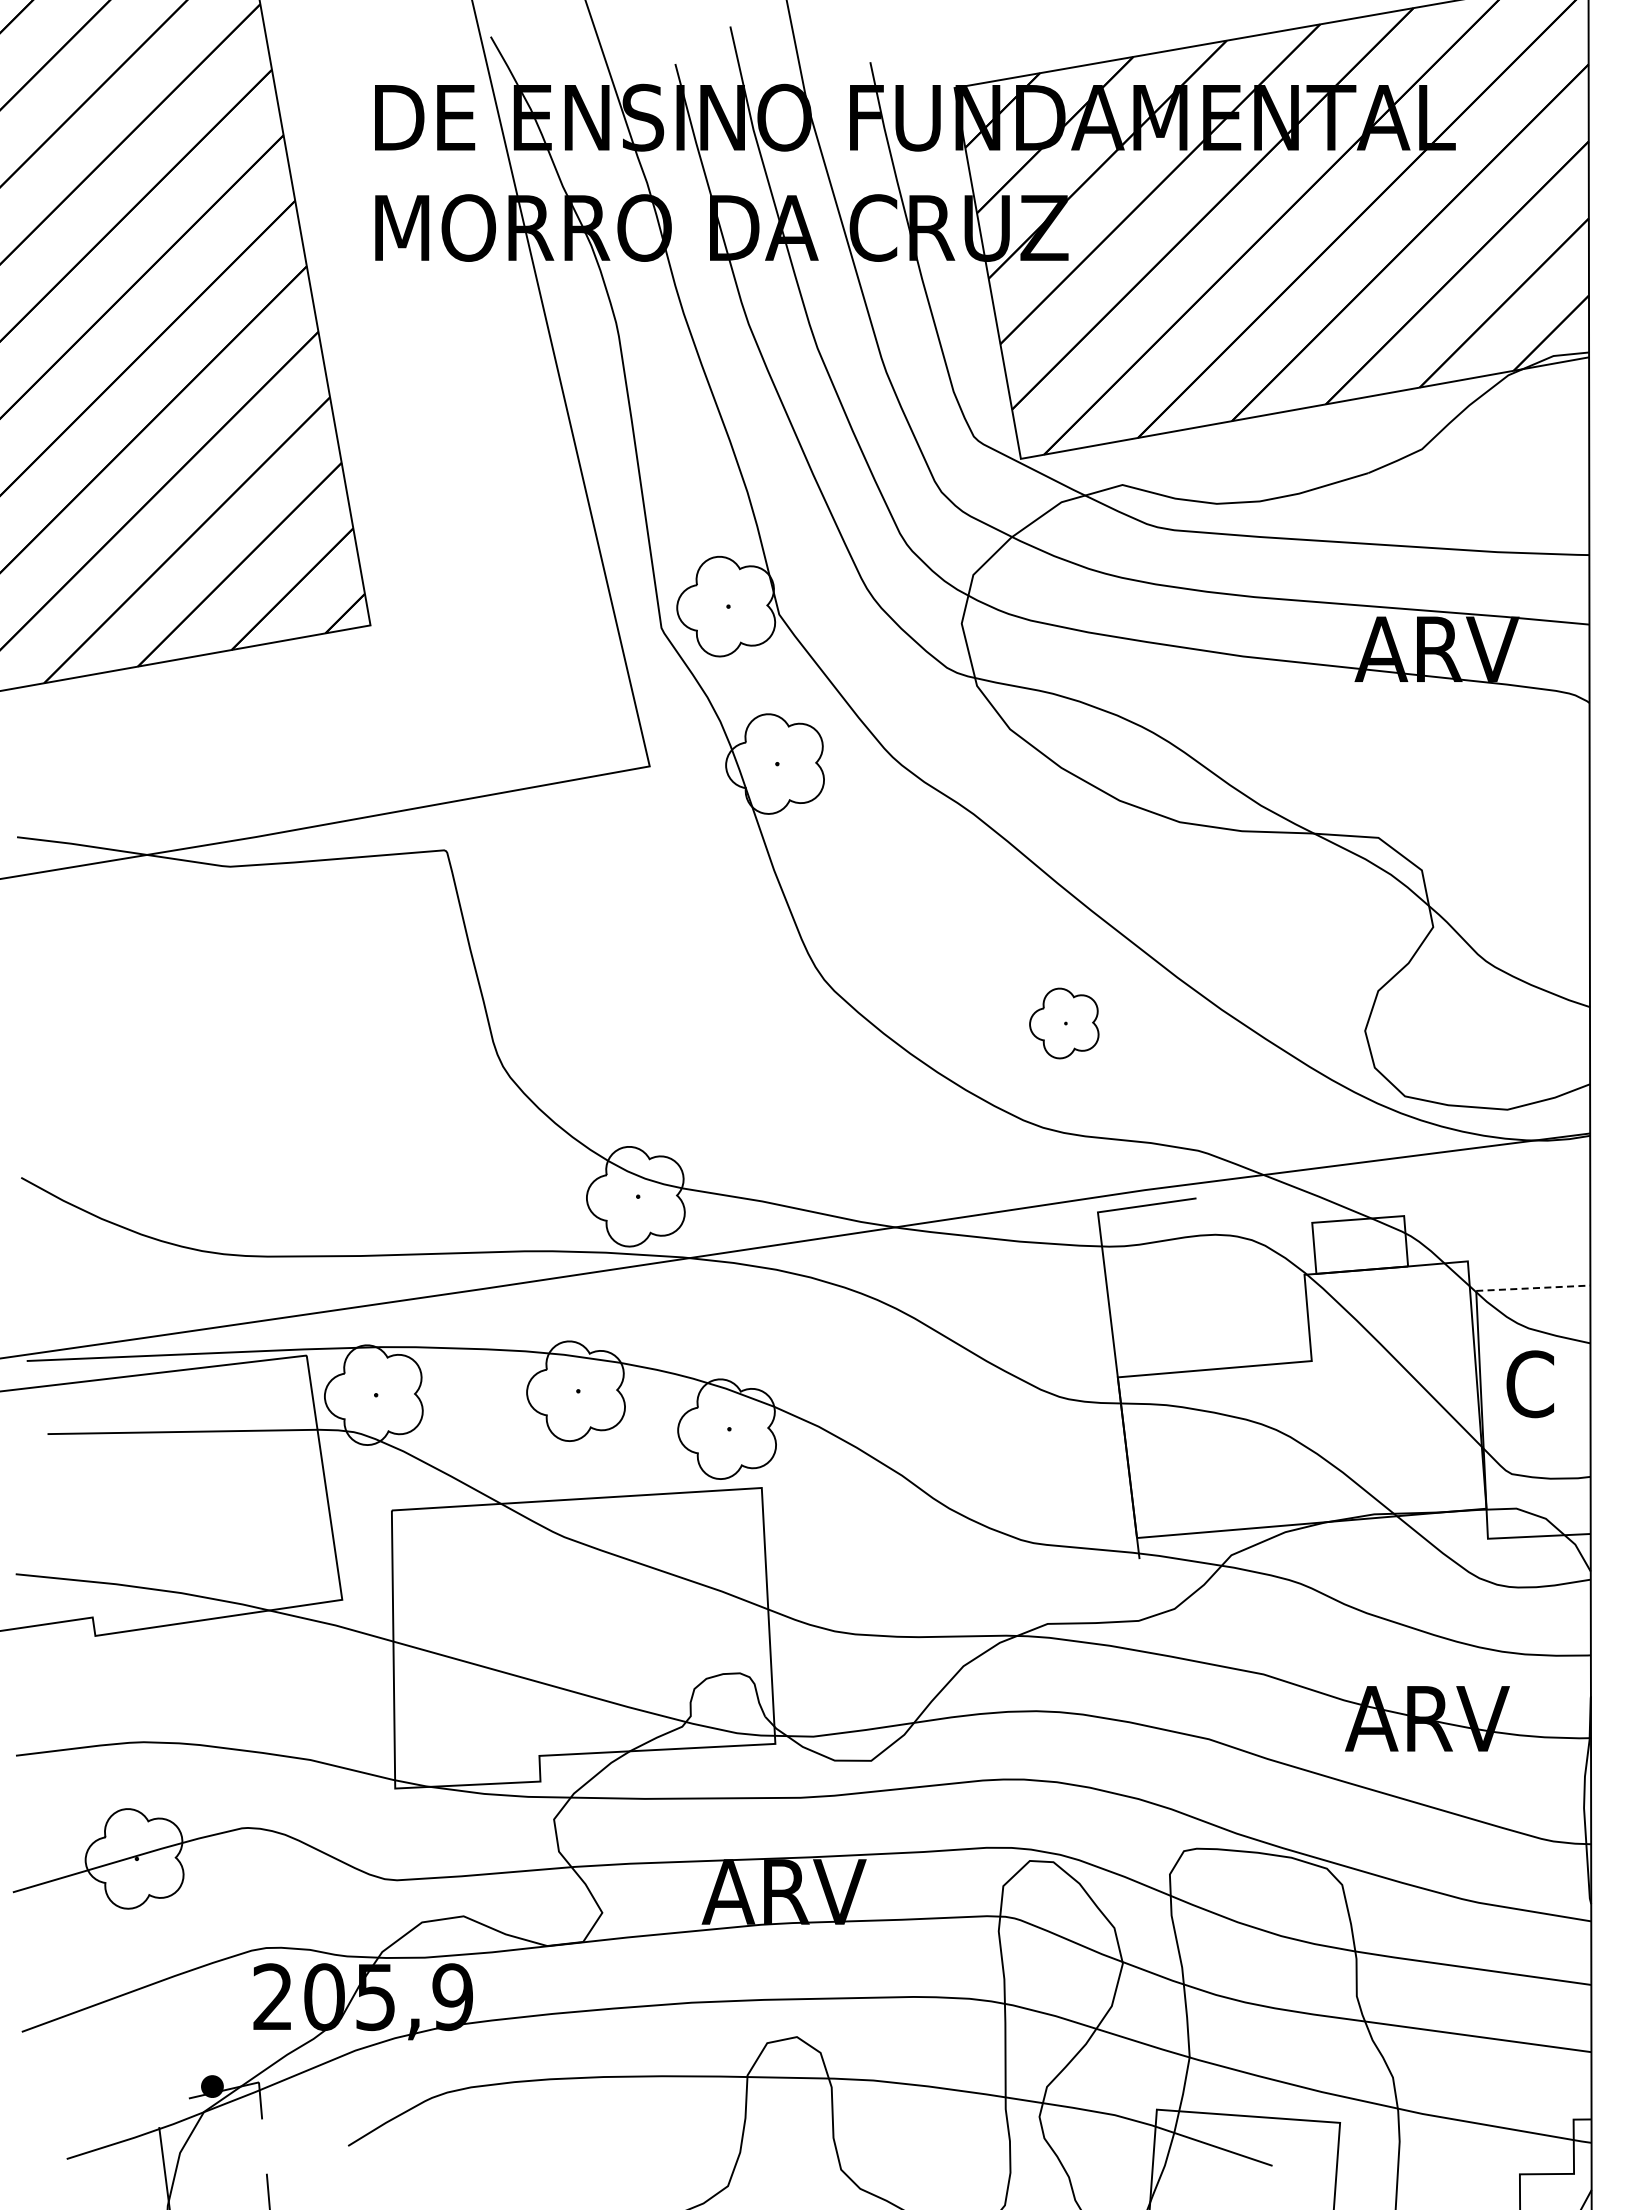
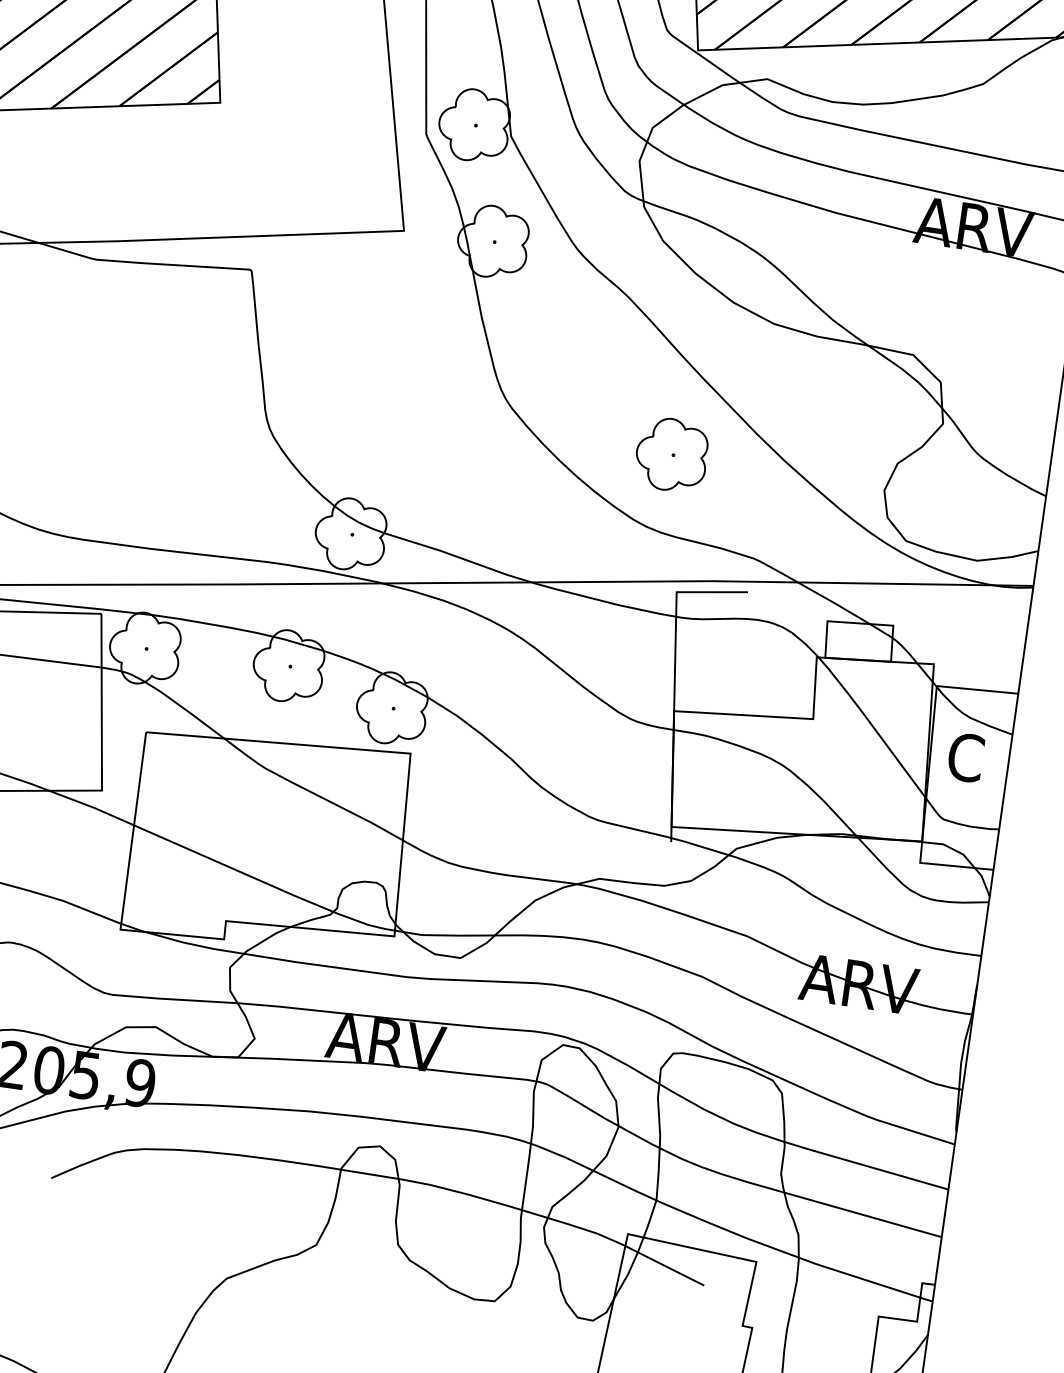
part: (1064, 1023) -> (672, 454), size x1.43
line: (1533, 1288) -> (977, 690), dashed -> solid

